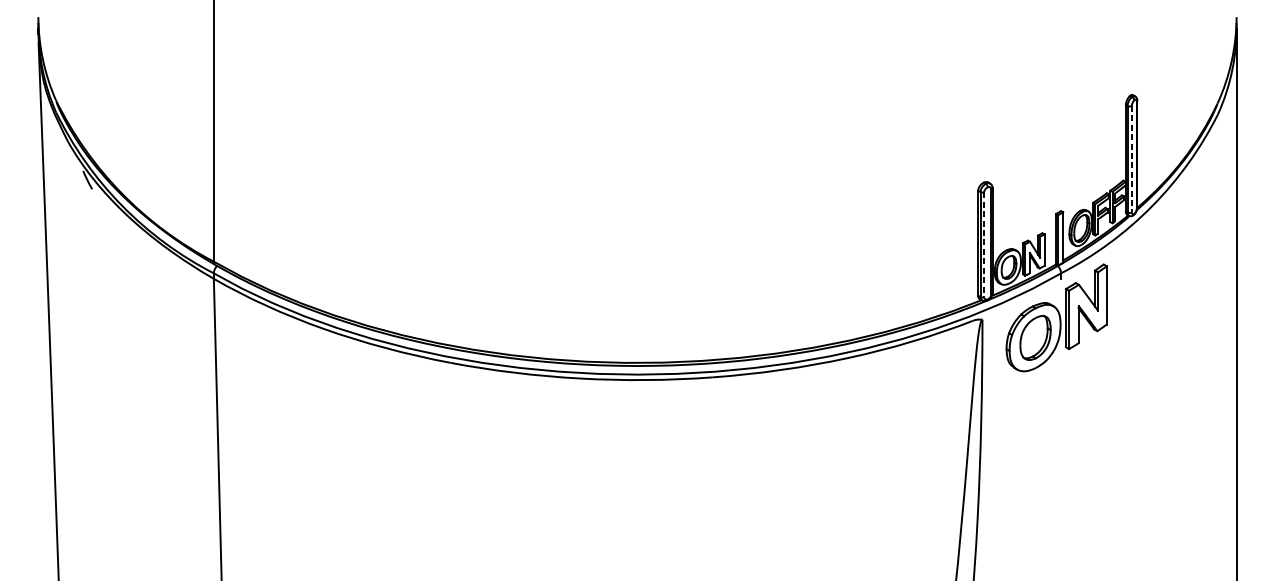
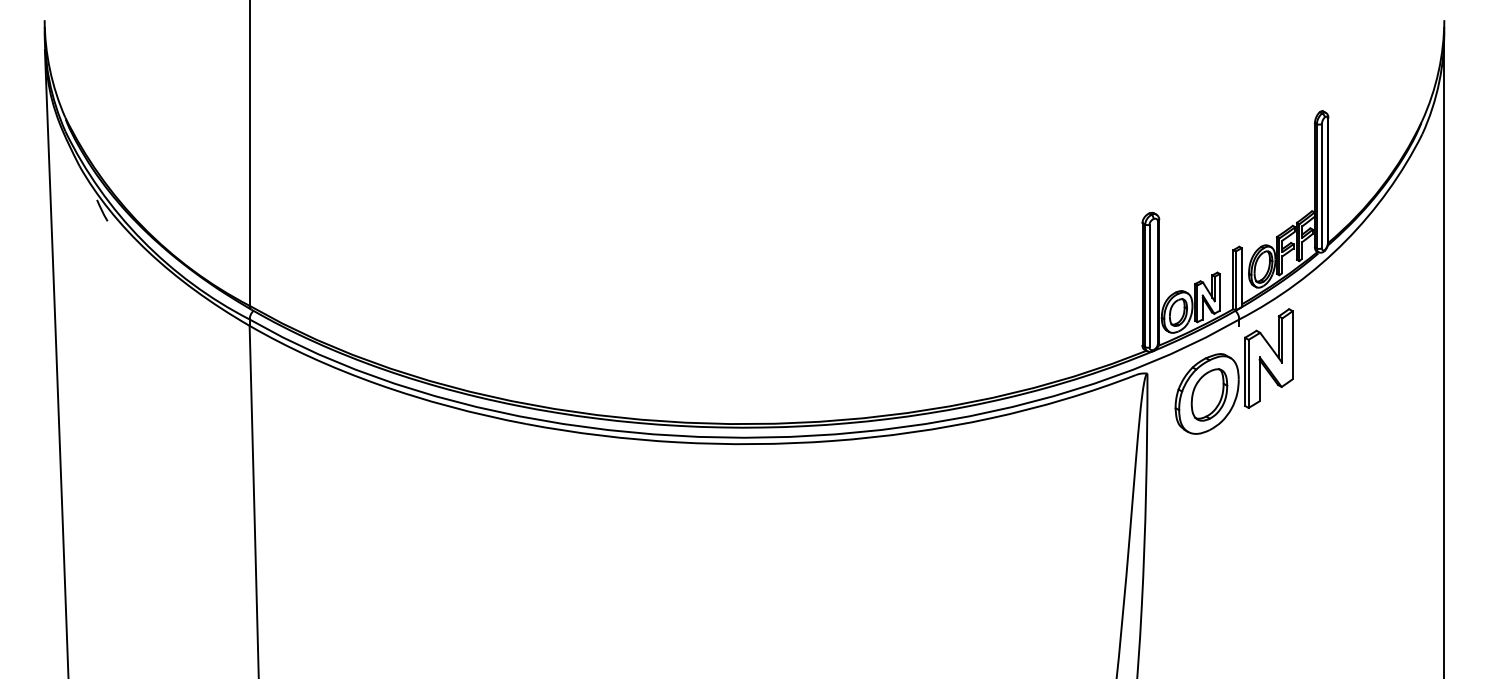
line: (1131, 159) -> (1321, 186), dashed -> solid
line: (984, 245) -> (1149, 286), dashed -> solid

